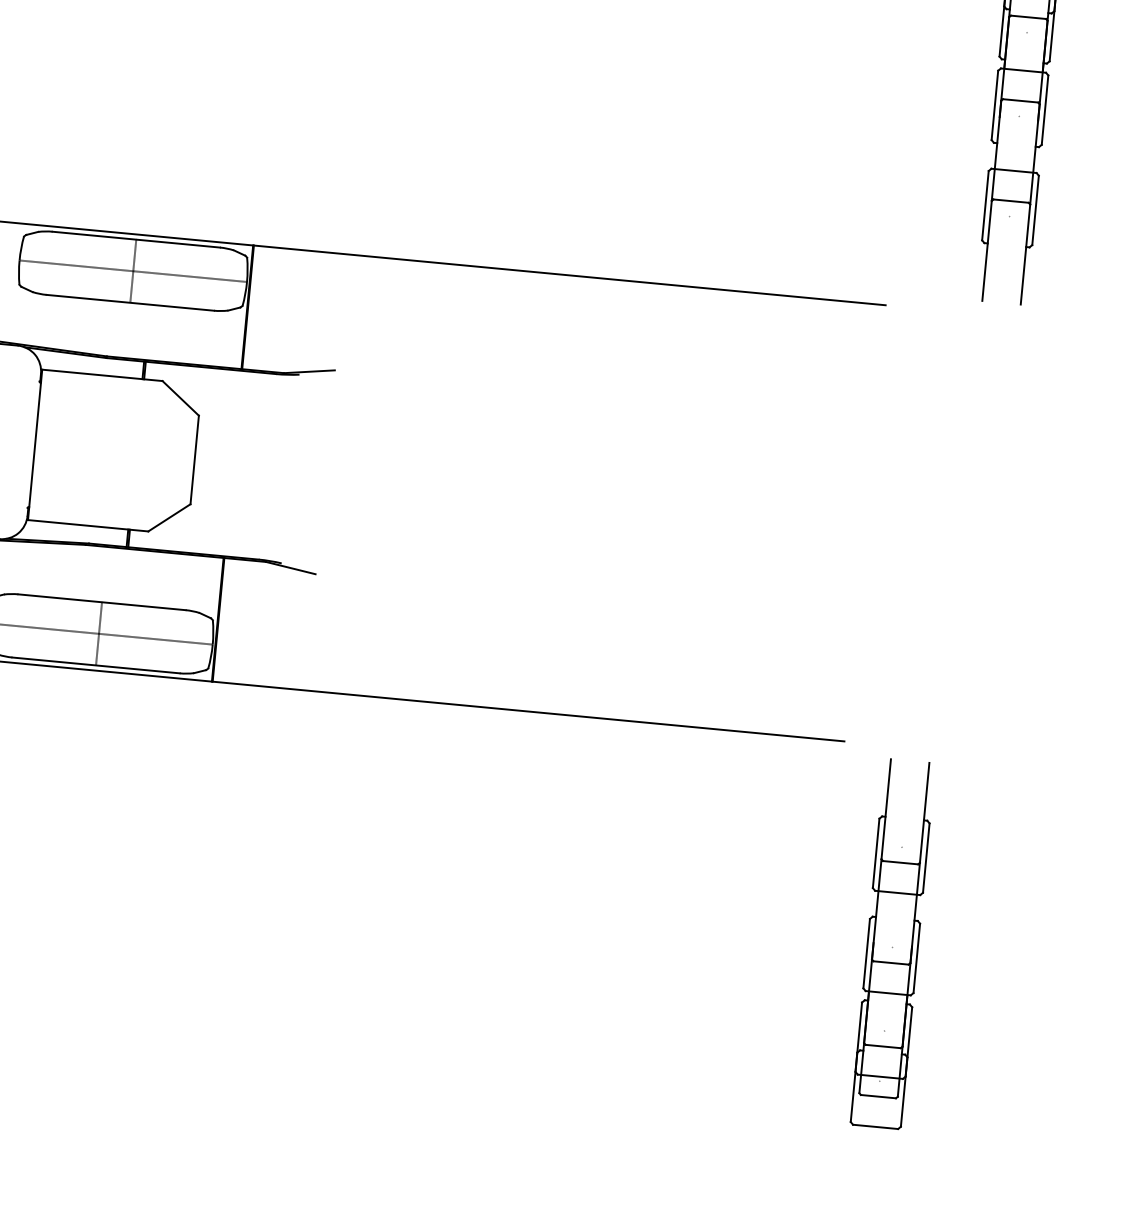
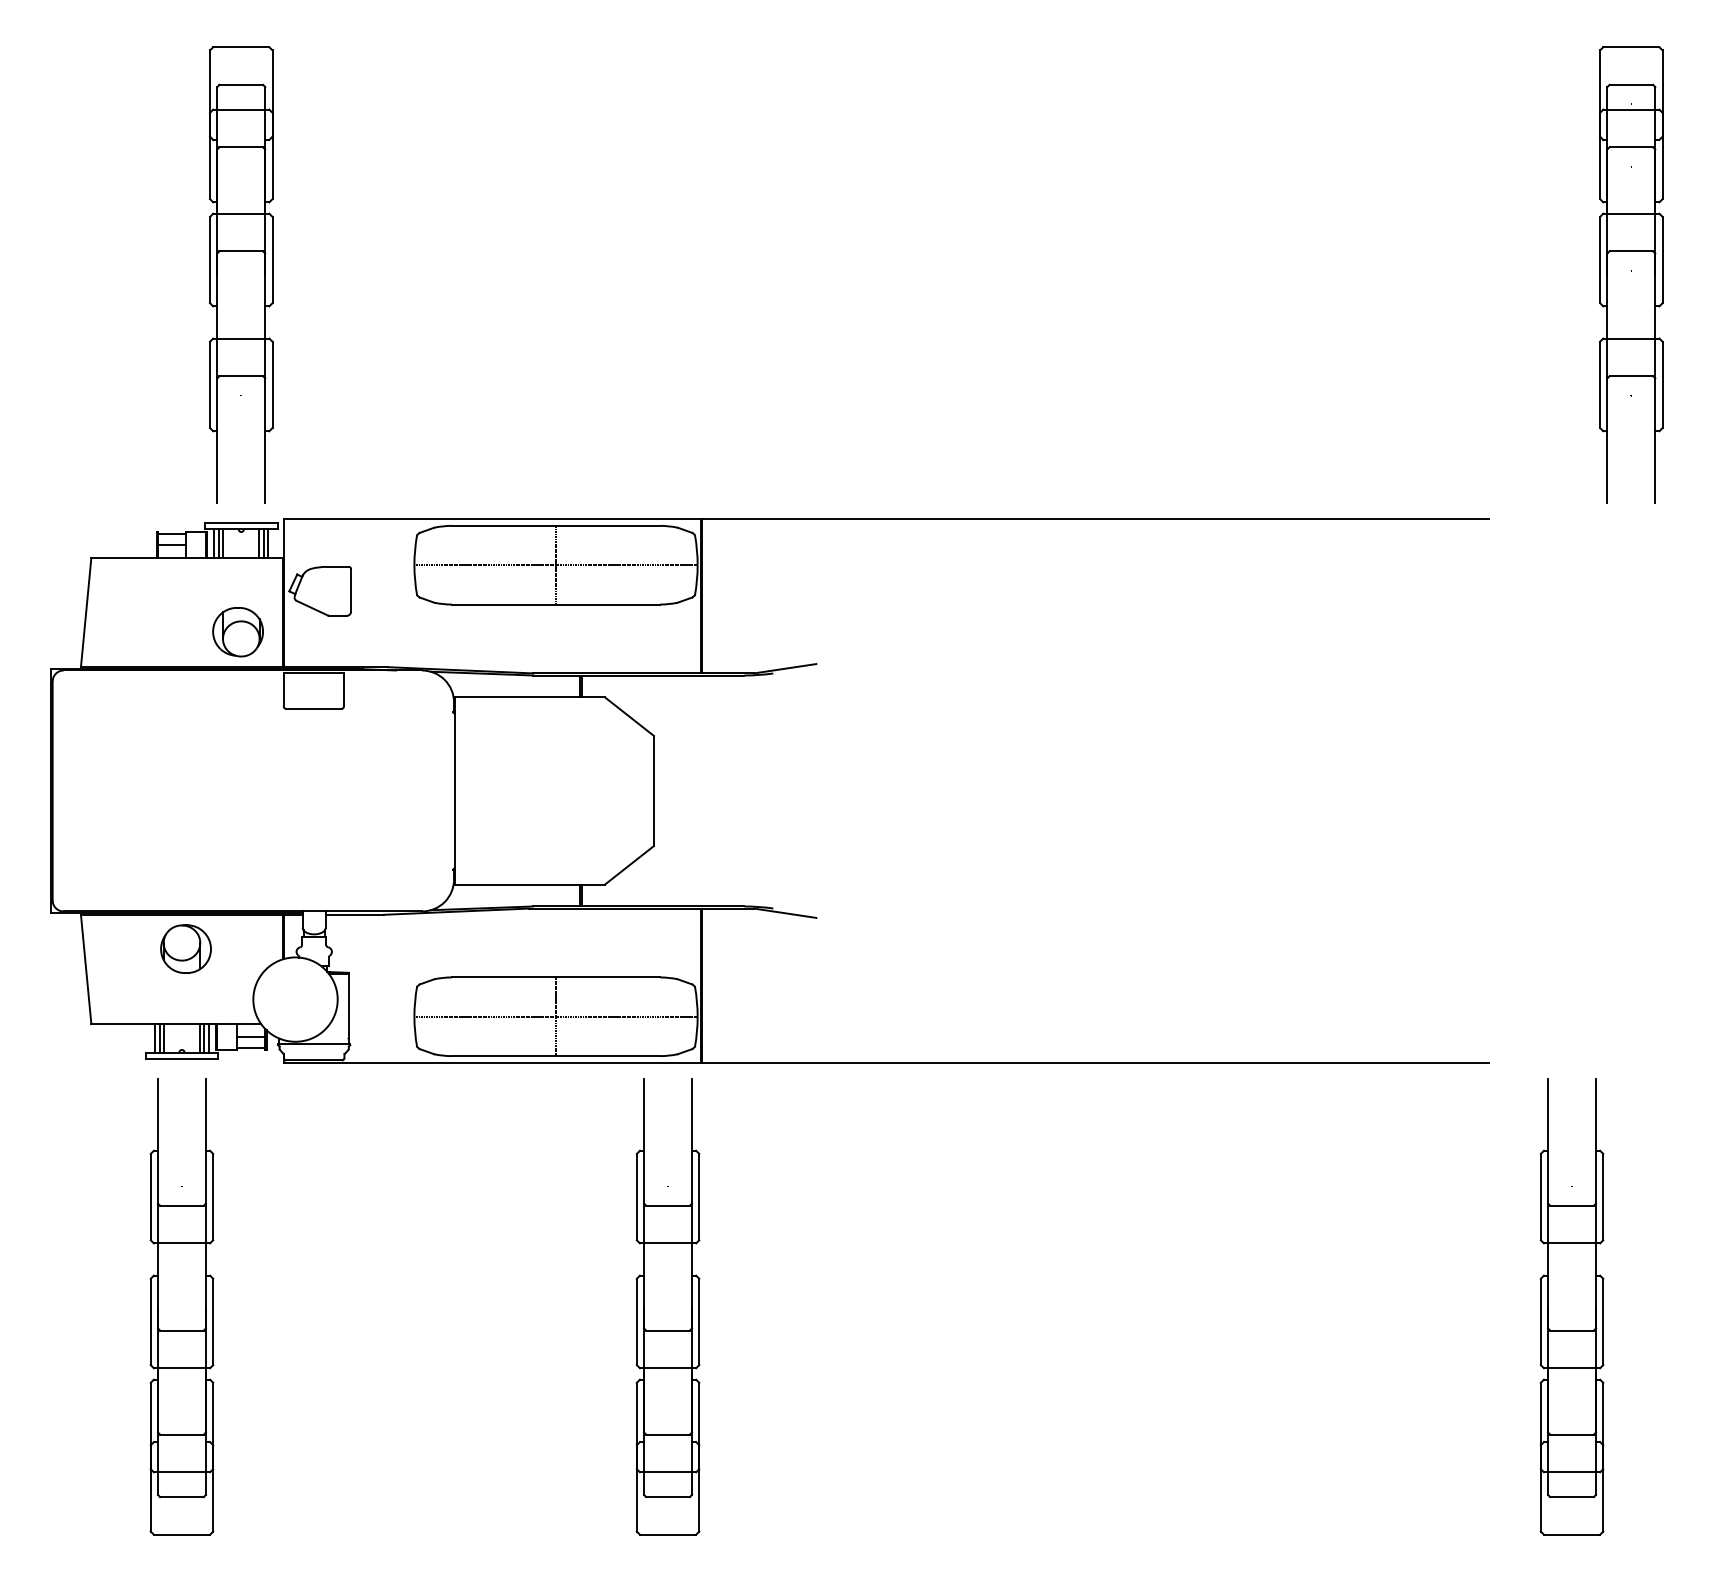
part: (166, 874) -> (667, 1306), added

